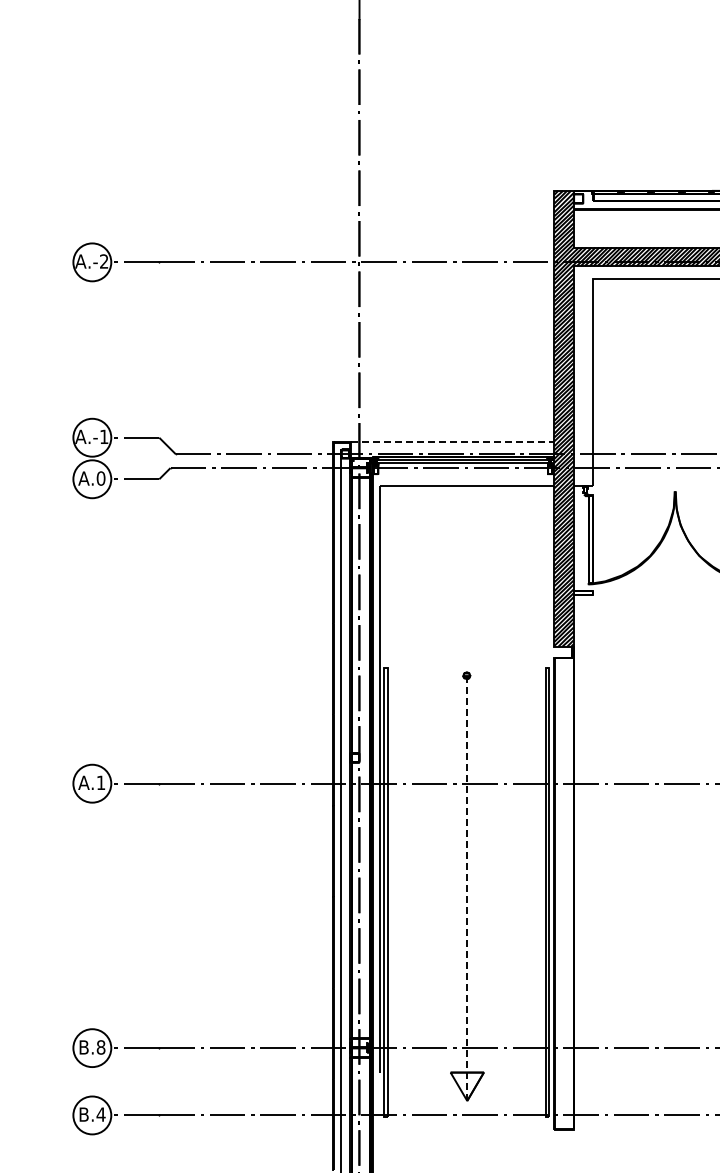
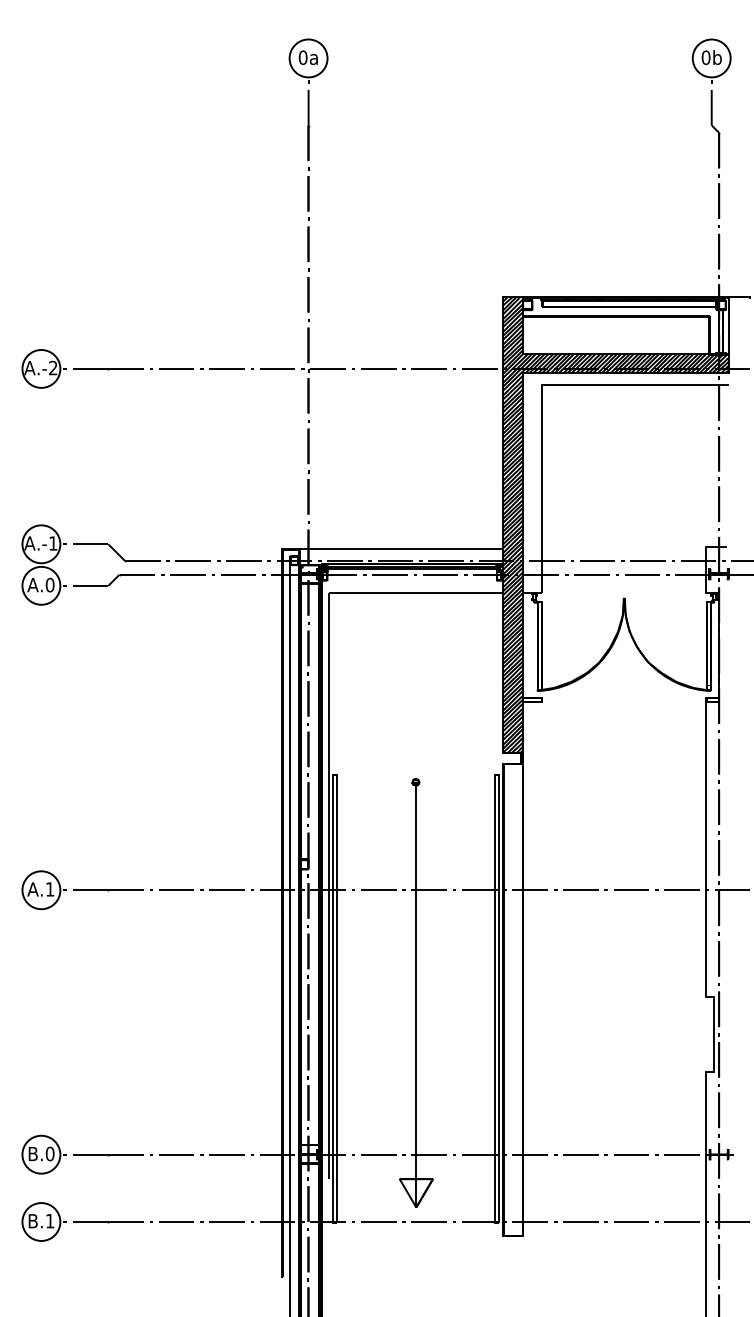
line: (452, 441) -> (401, 548), dashed -> solid
line: (467, 887) -> (416, 994), dashed -> solid
text: (100, 1046) -> (49, 1153), B.8 -> B.0
text: (100, 1114) -> (49, 1221), B.4 -> B.1

